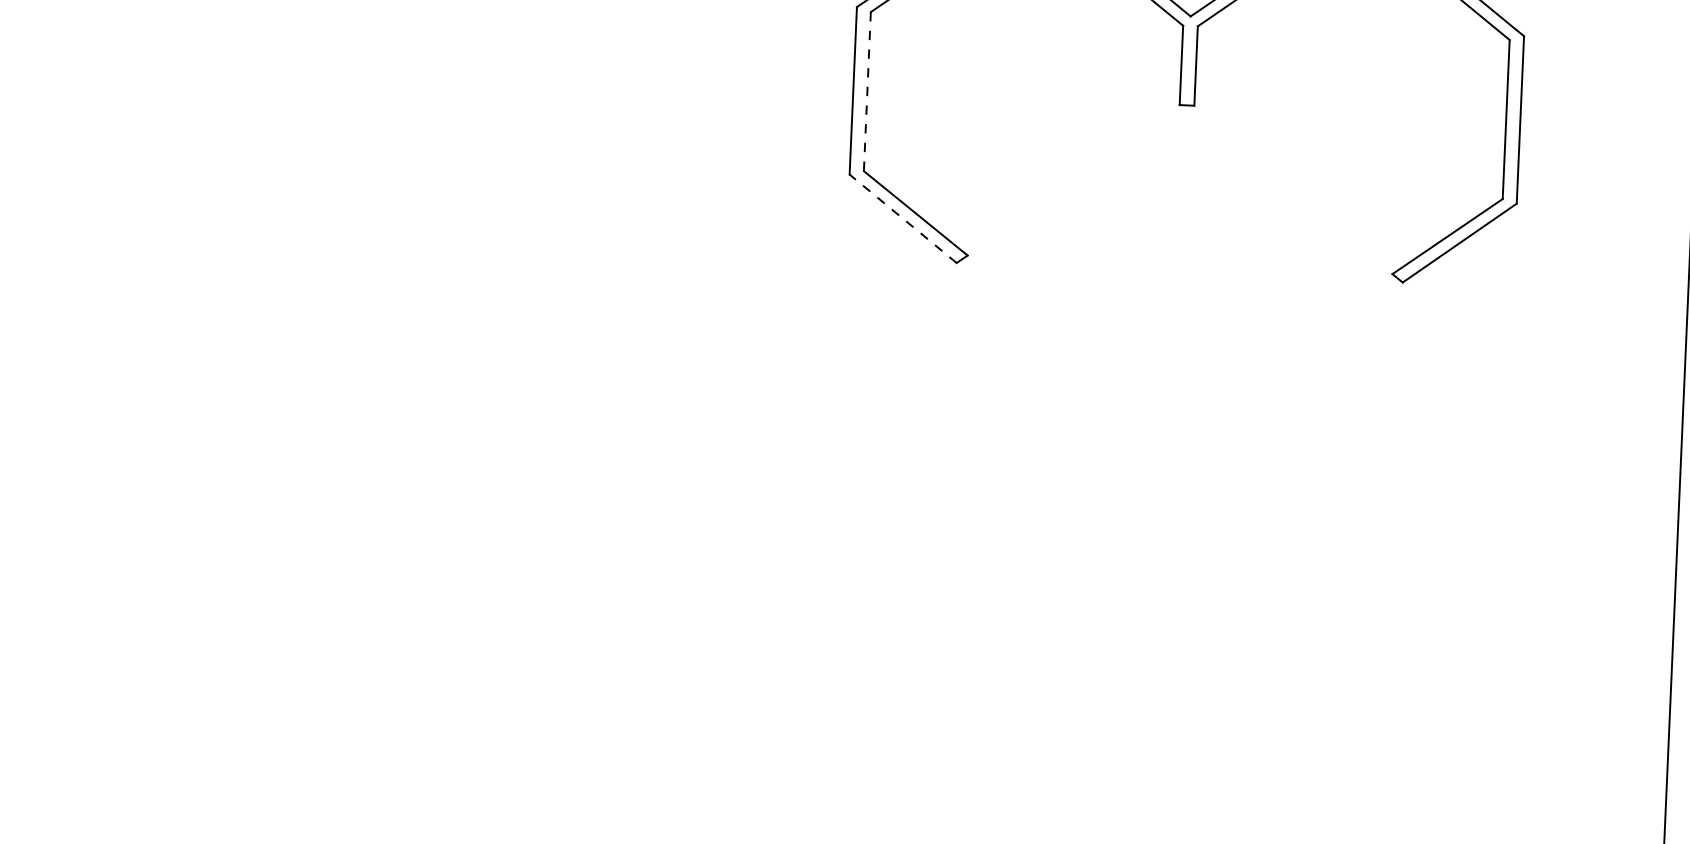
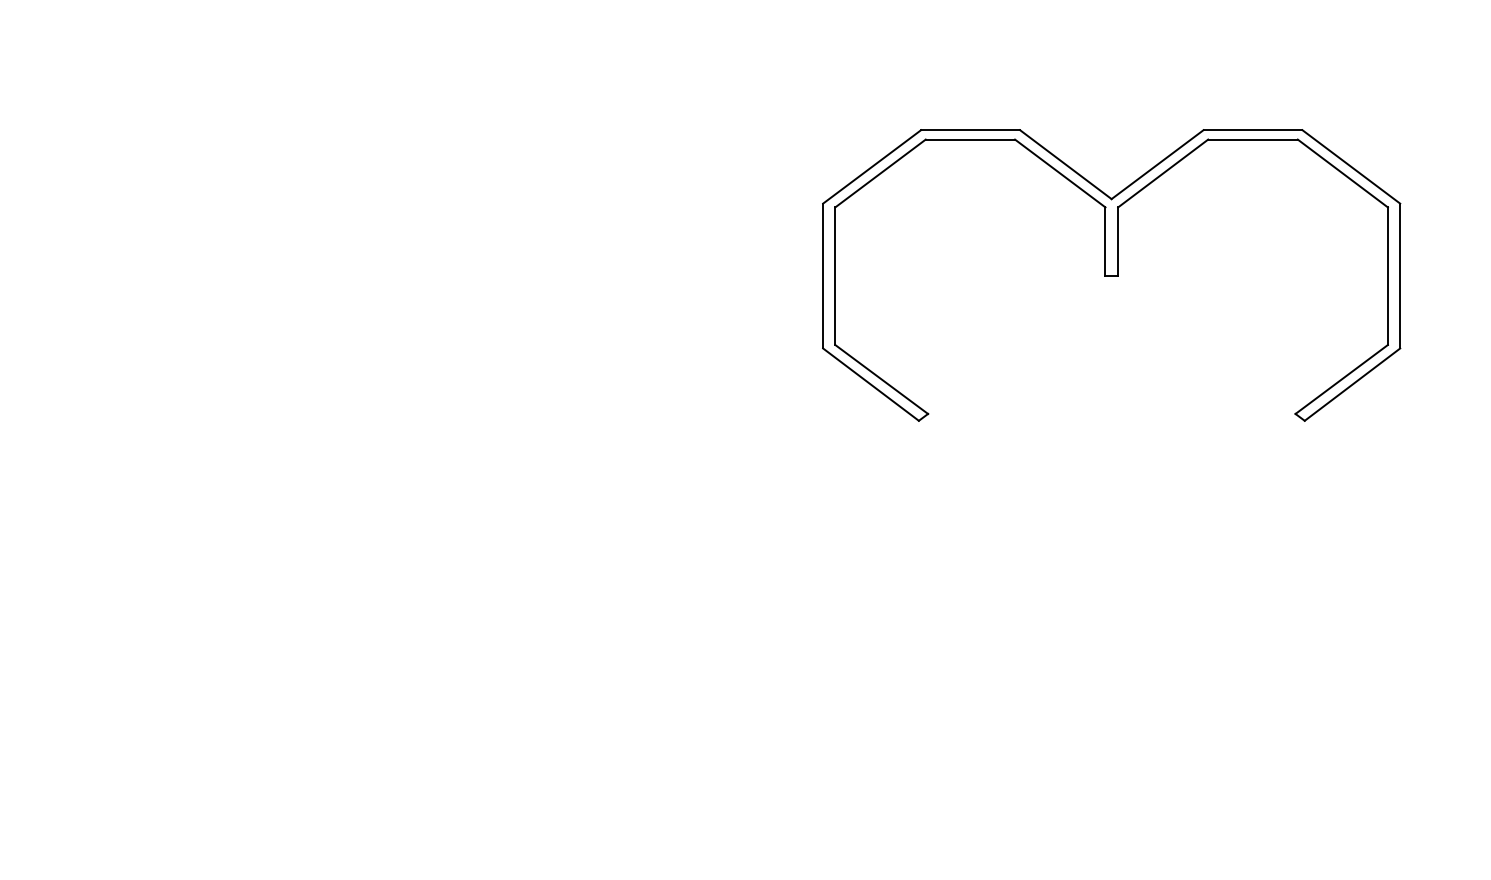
line: (867, 91) -> (835, 276), dashed -> solid
line: (902, 218) -> (870, 384), dashed -> solid

